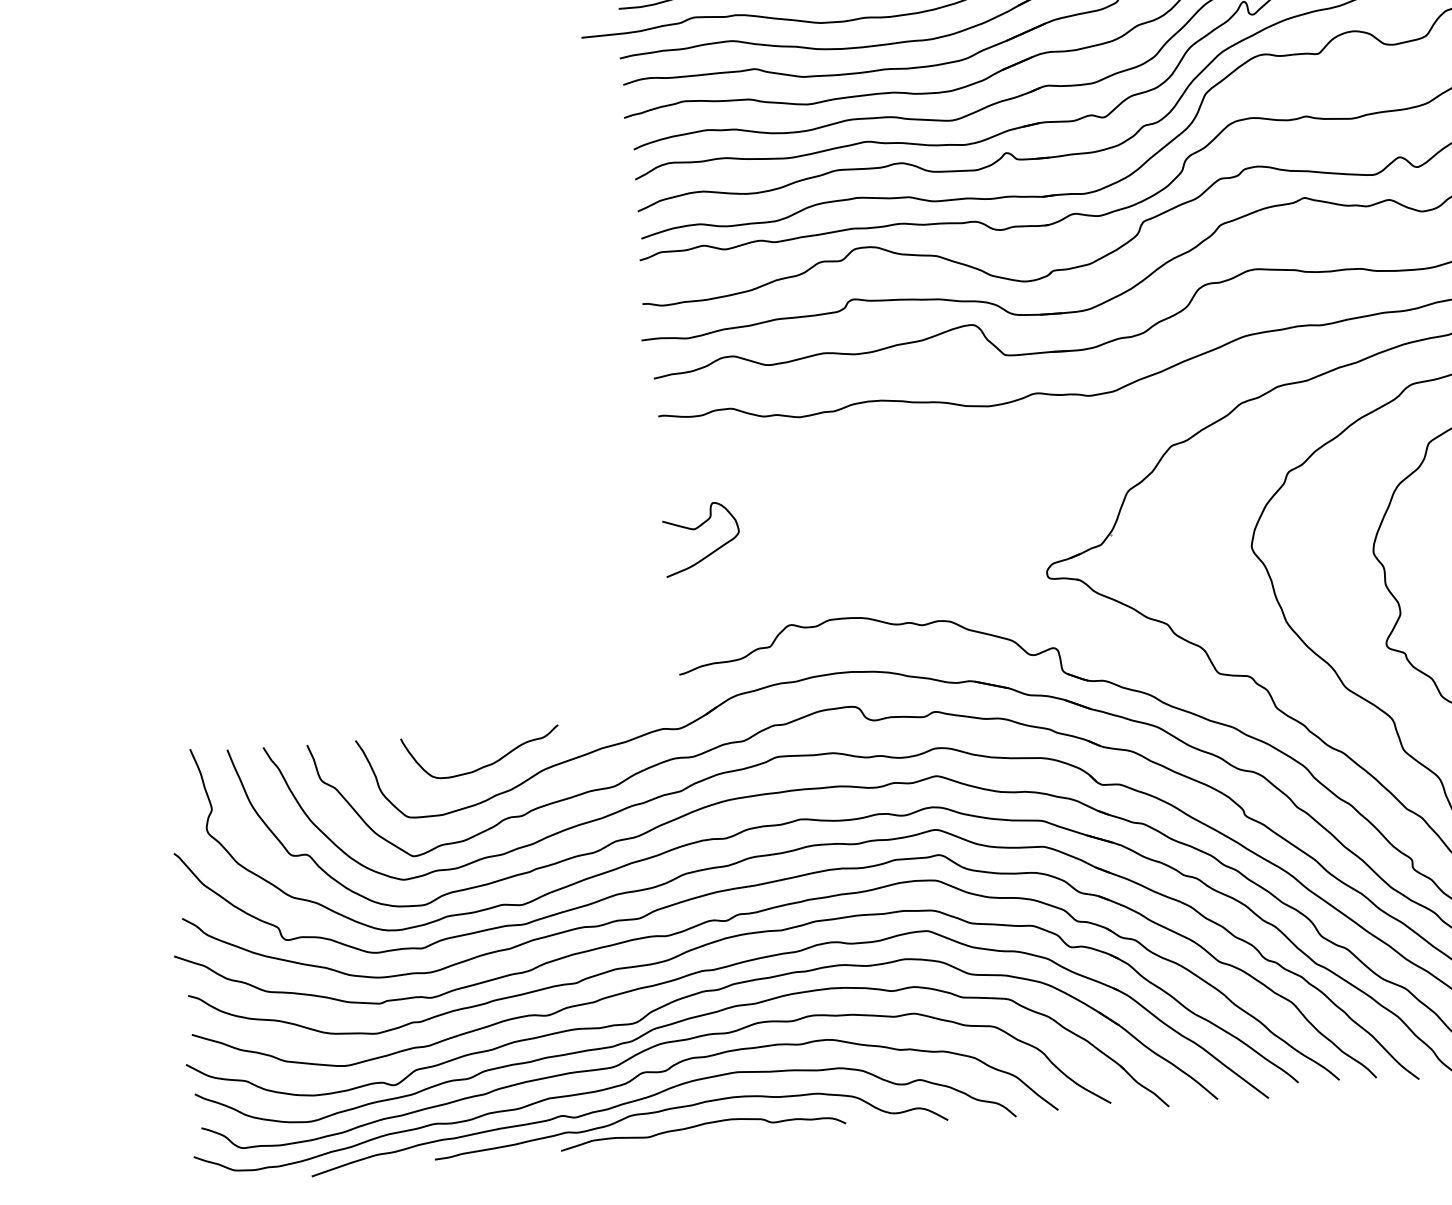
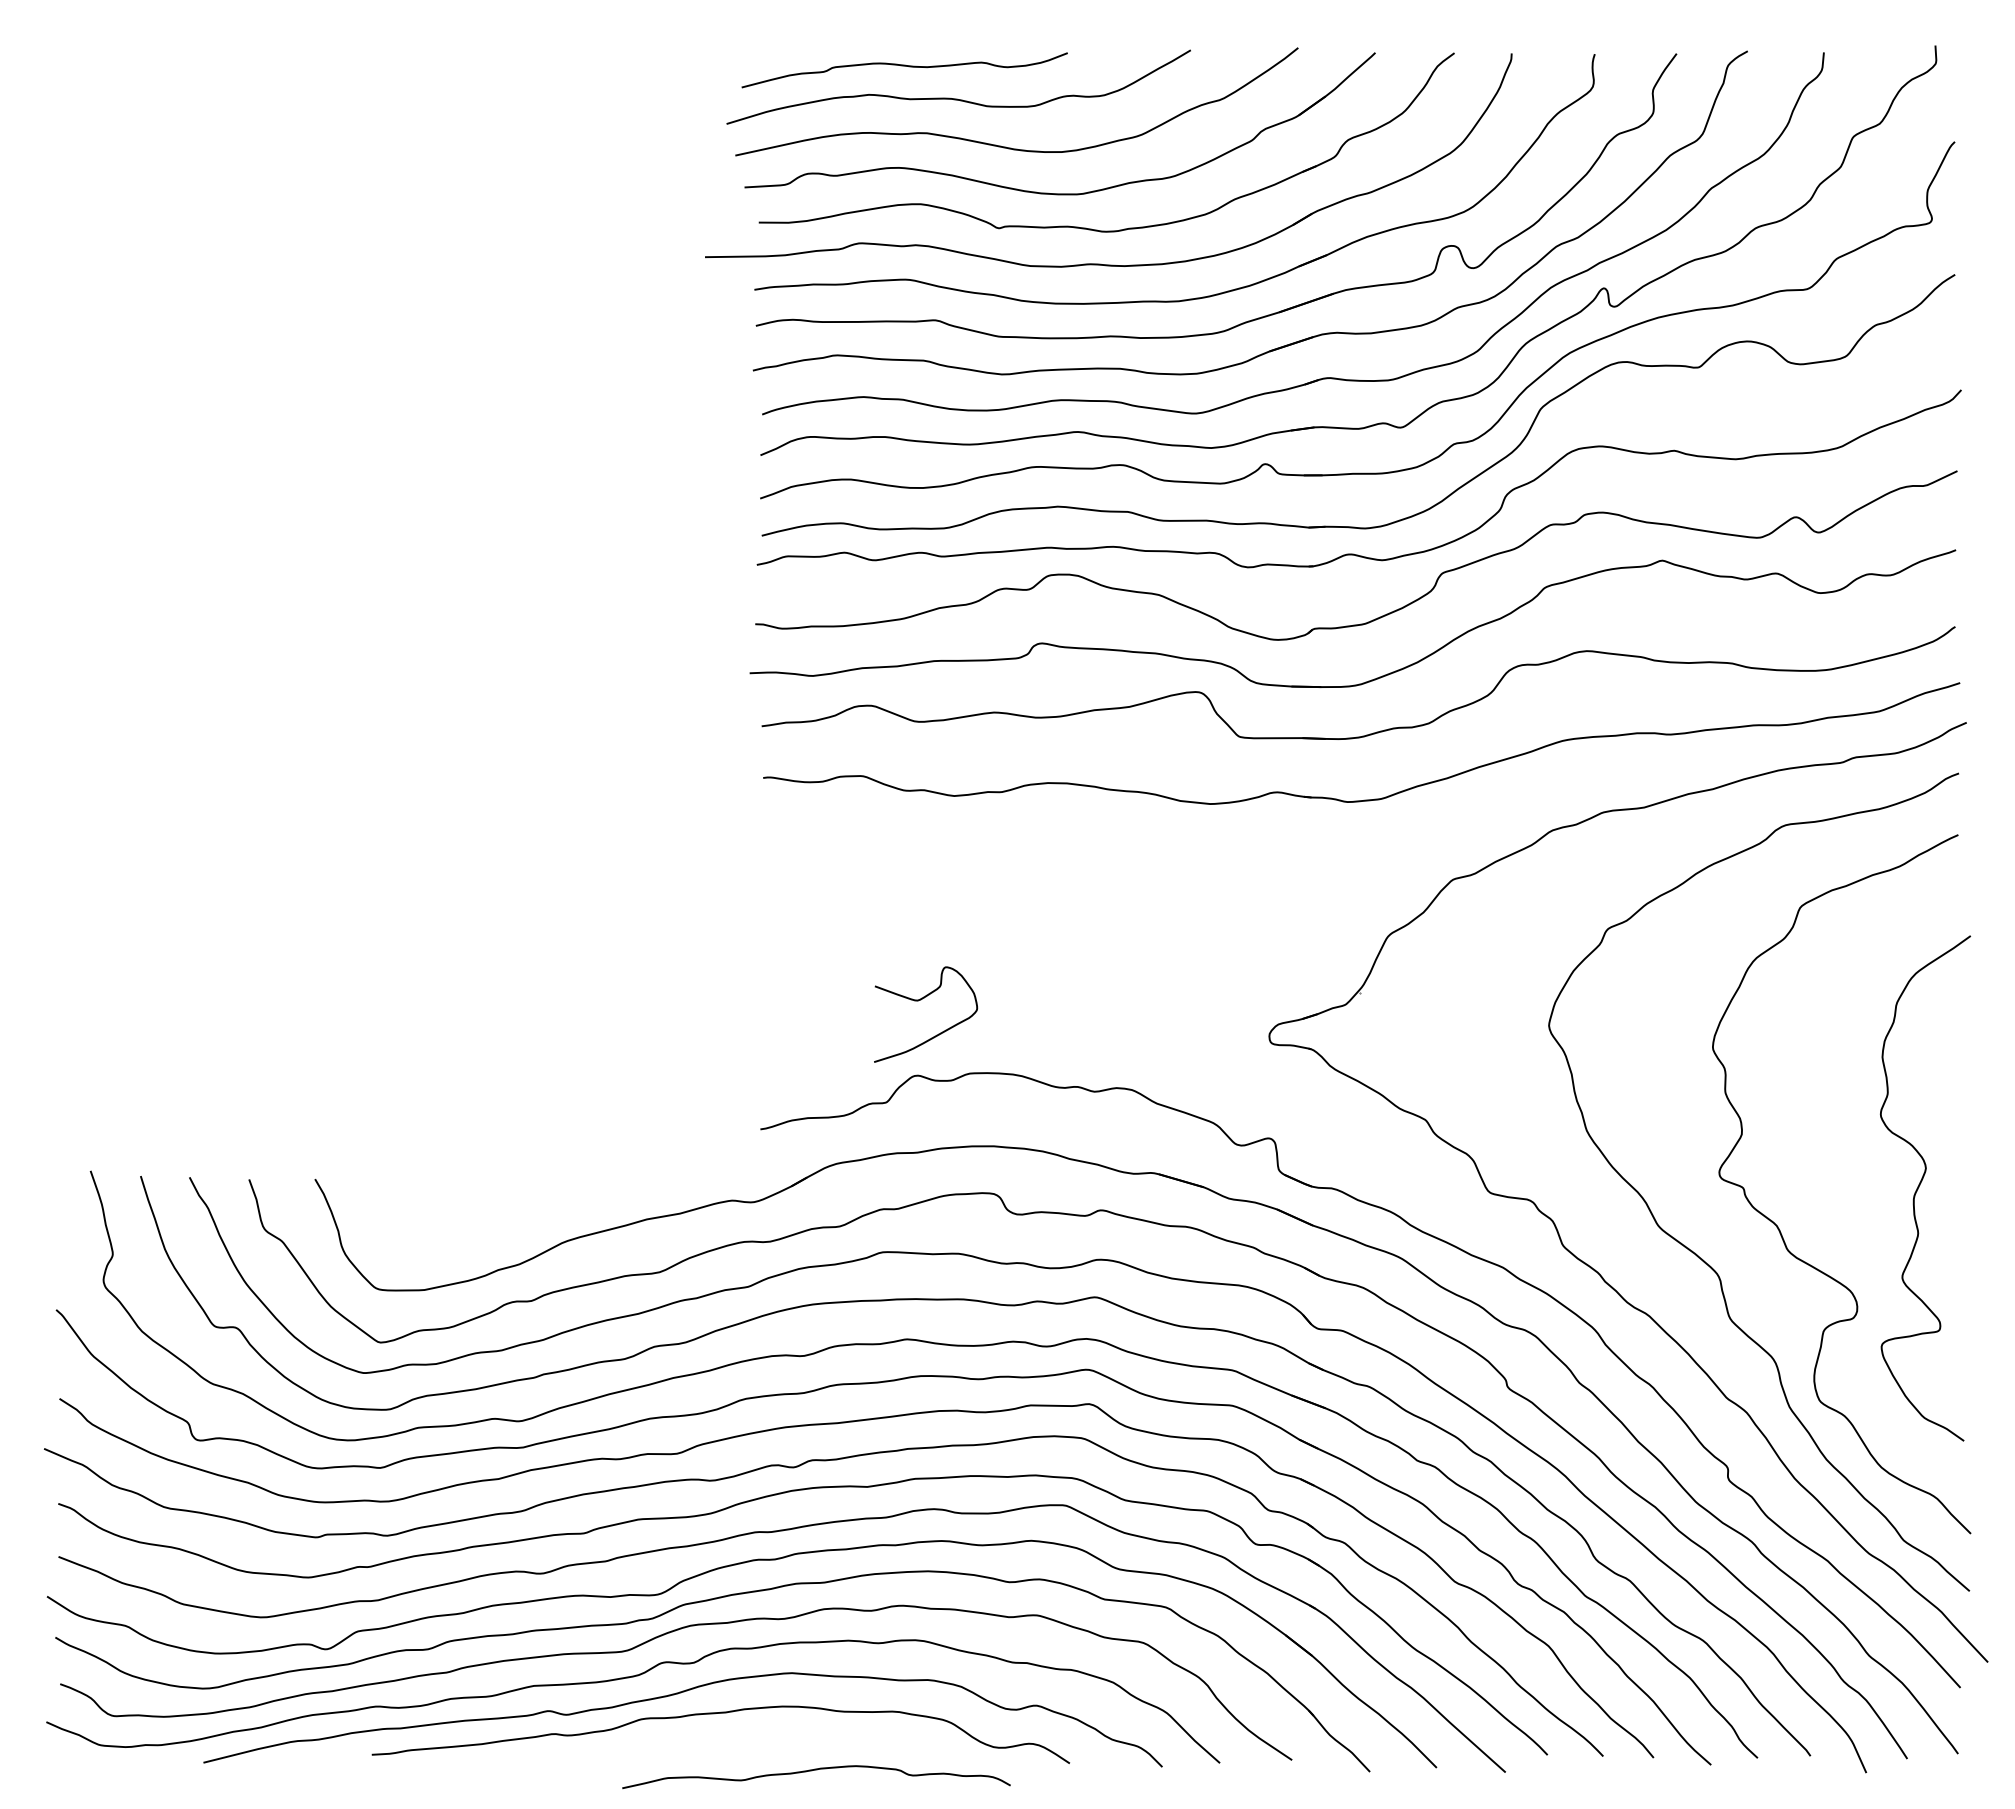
curve: (697, 528) -> (921, 1000), moved
curve: (485, 765) -> (487, 1228), removed
curve: (702, 1125) -> (816, 1770), moved

